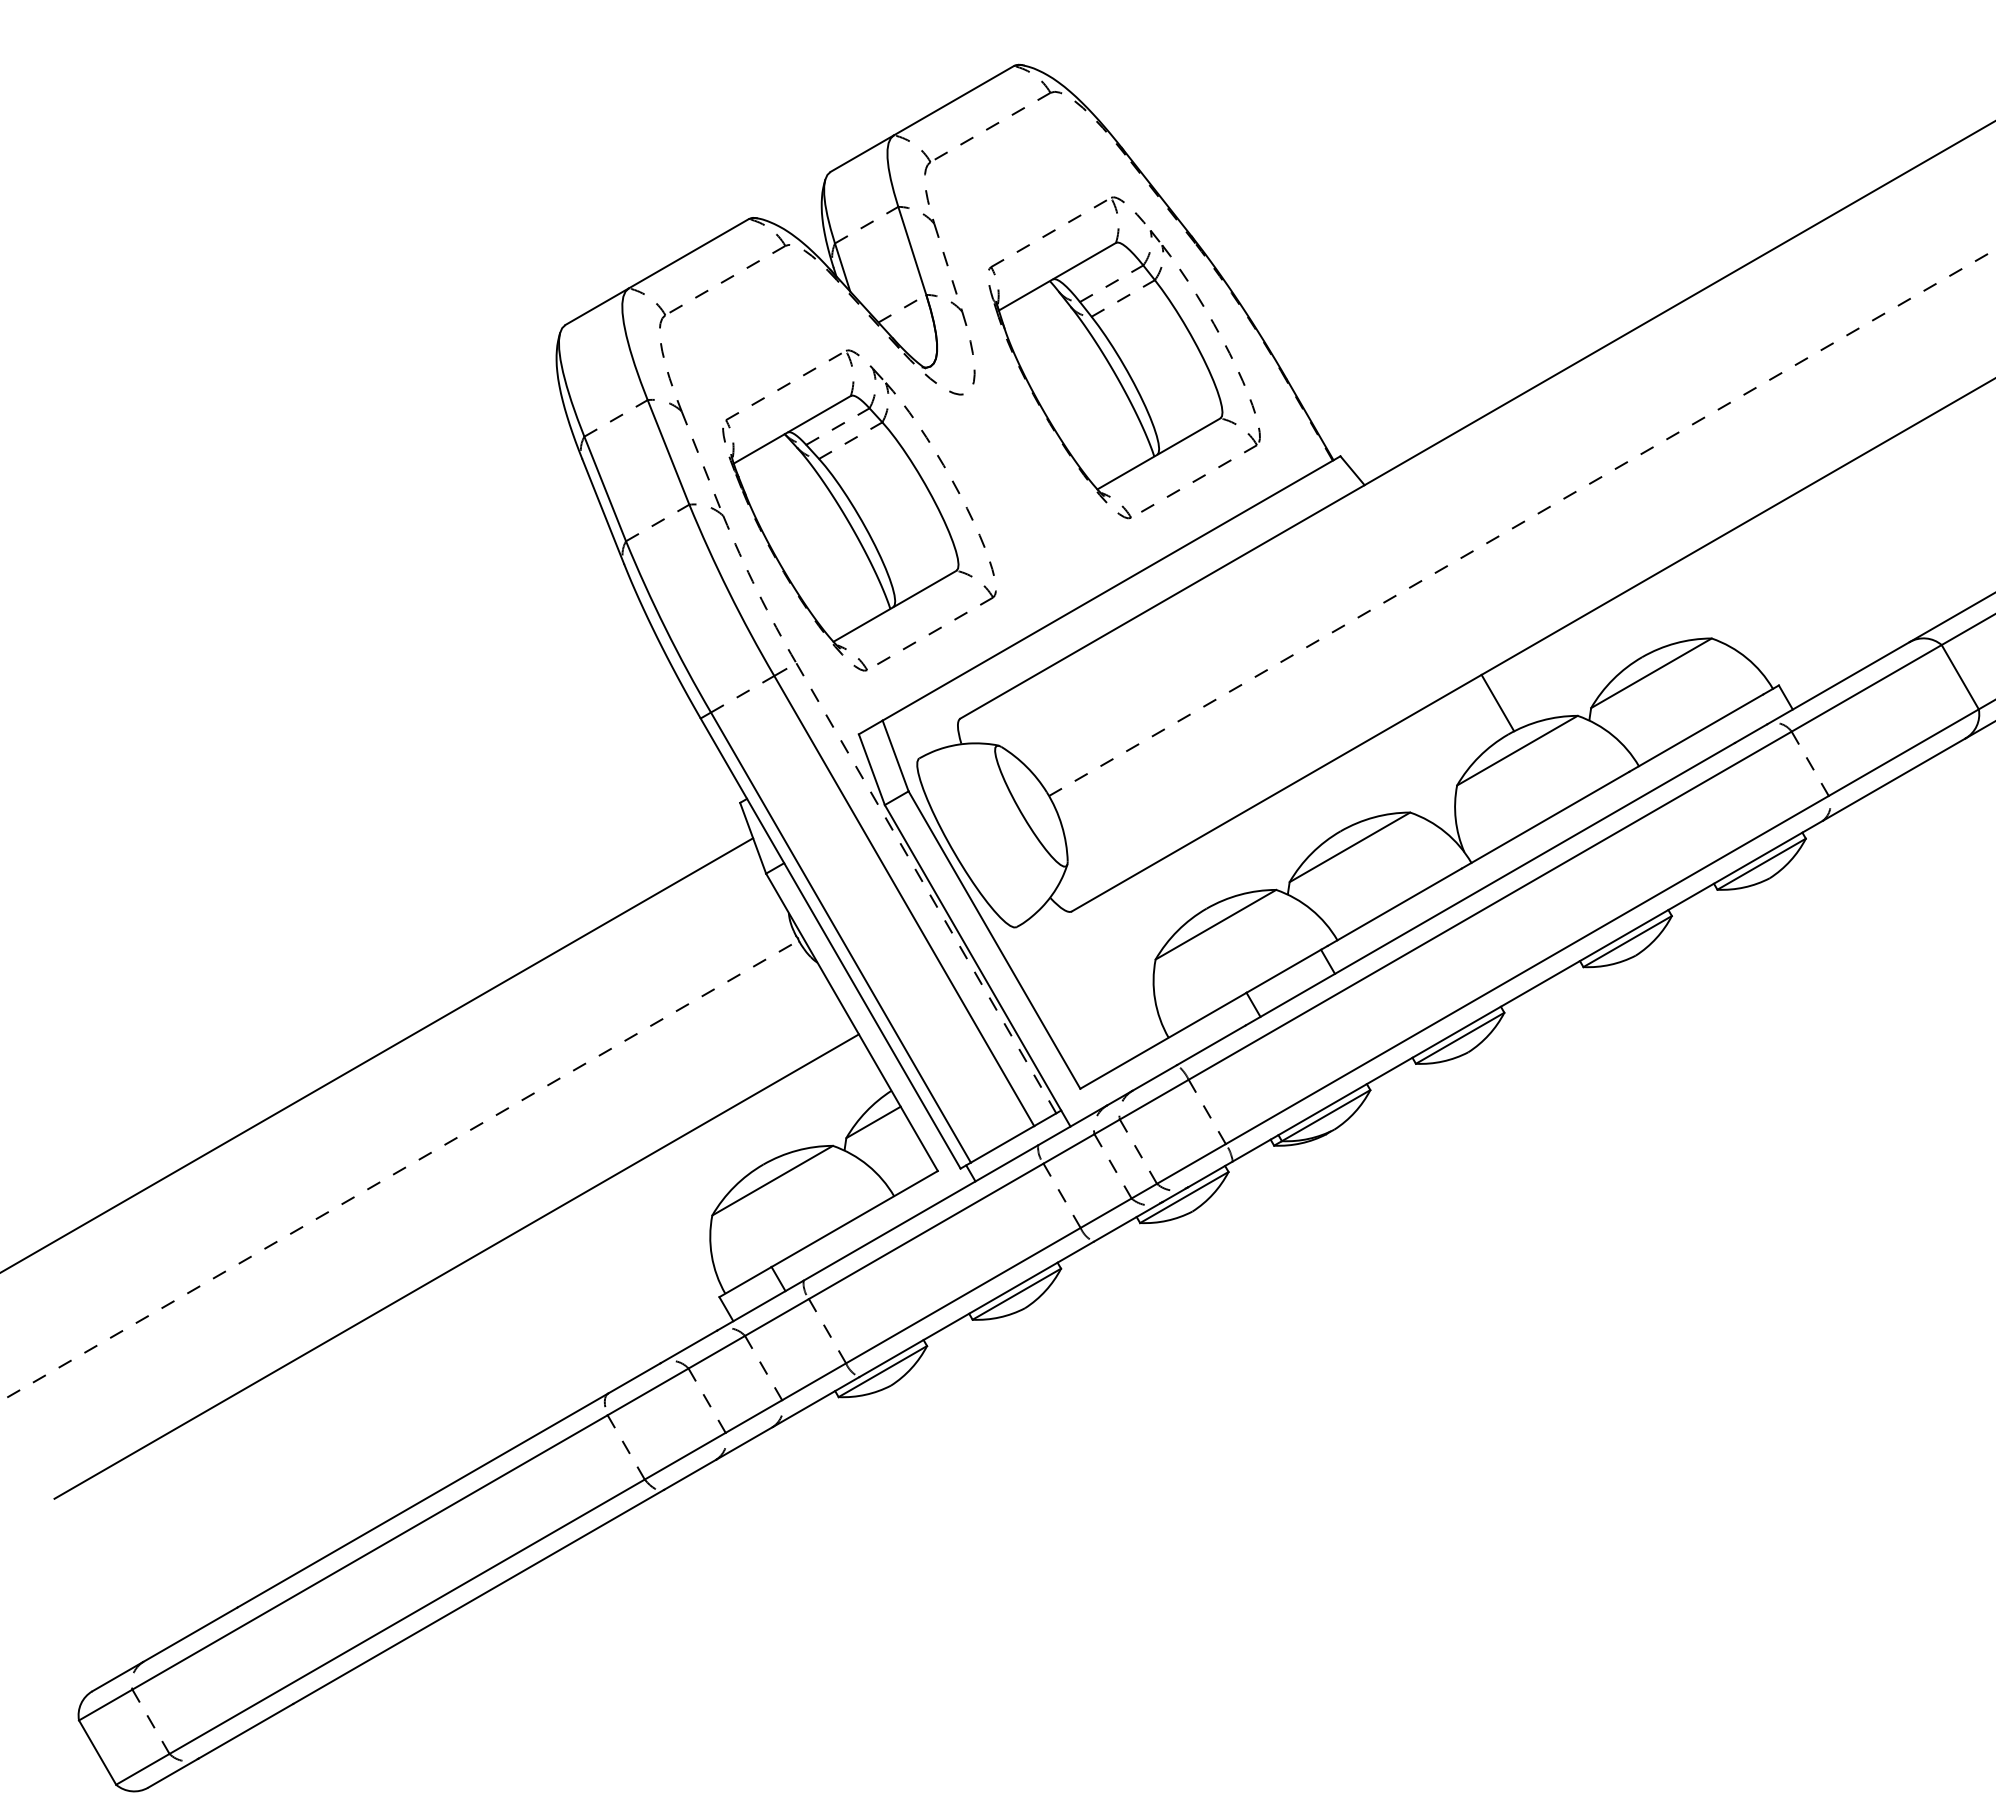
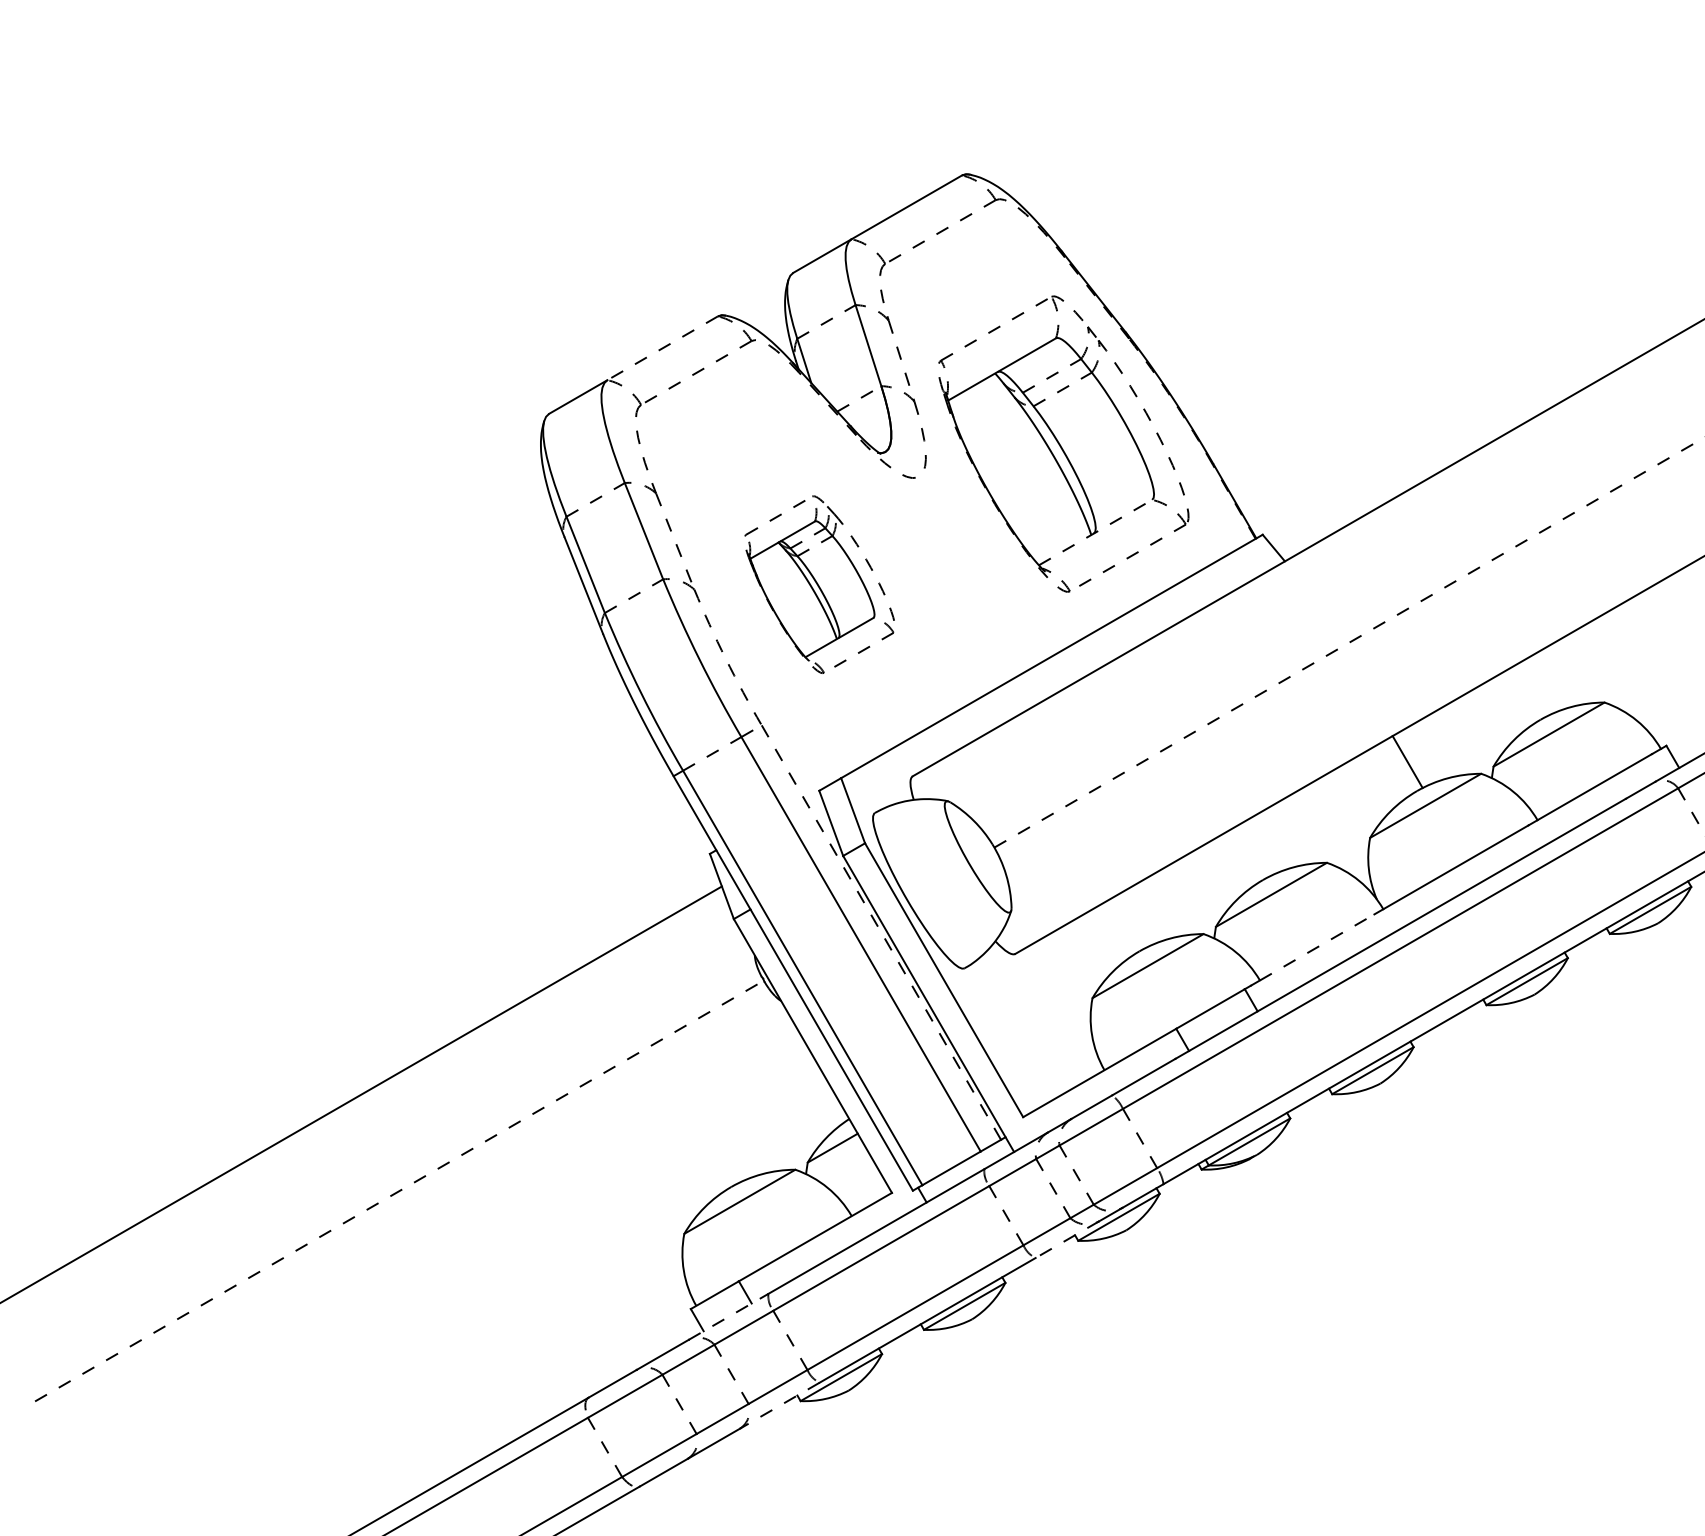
line: (688, 254) -> (662, 348), solid -> dashed
line: (1159, 453) -> (1096, 532), solid -> dashed
part: (859, 510) -> (819, 584), size x0.6
line: (1399, 904) -> (1317, 947), solid -> dashed
line: (1128, 1221) -> (1067, 1239), solid -> dashed
line: (456, 1266) -> (448, 1280), removed
line: (760, 1305) -> (728, 1316), solid -> dashed
line: (816, 1402) -> (780, 1406), solid -> dashed

